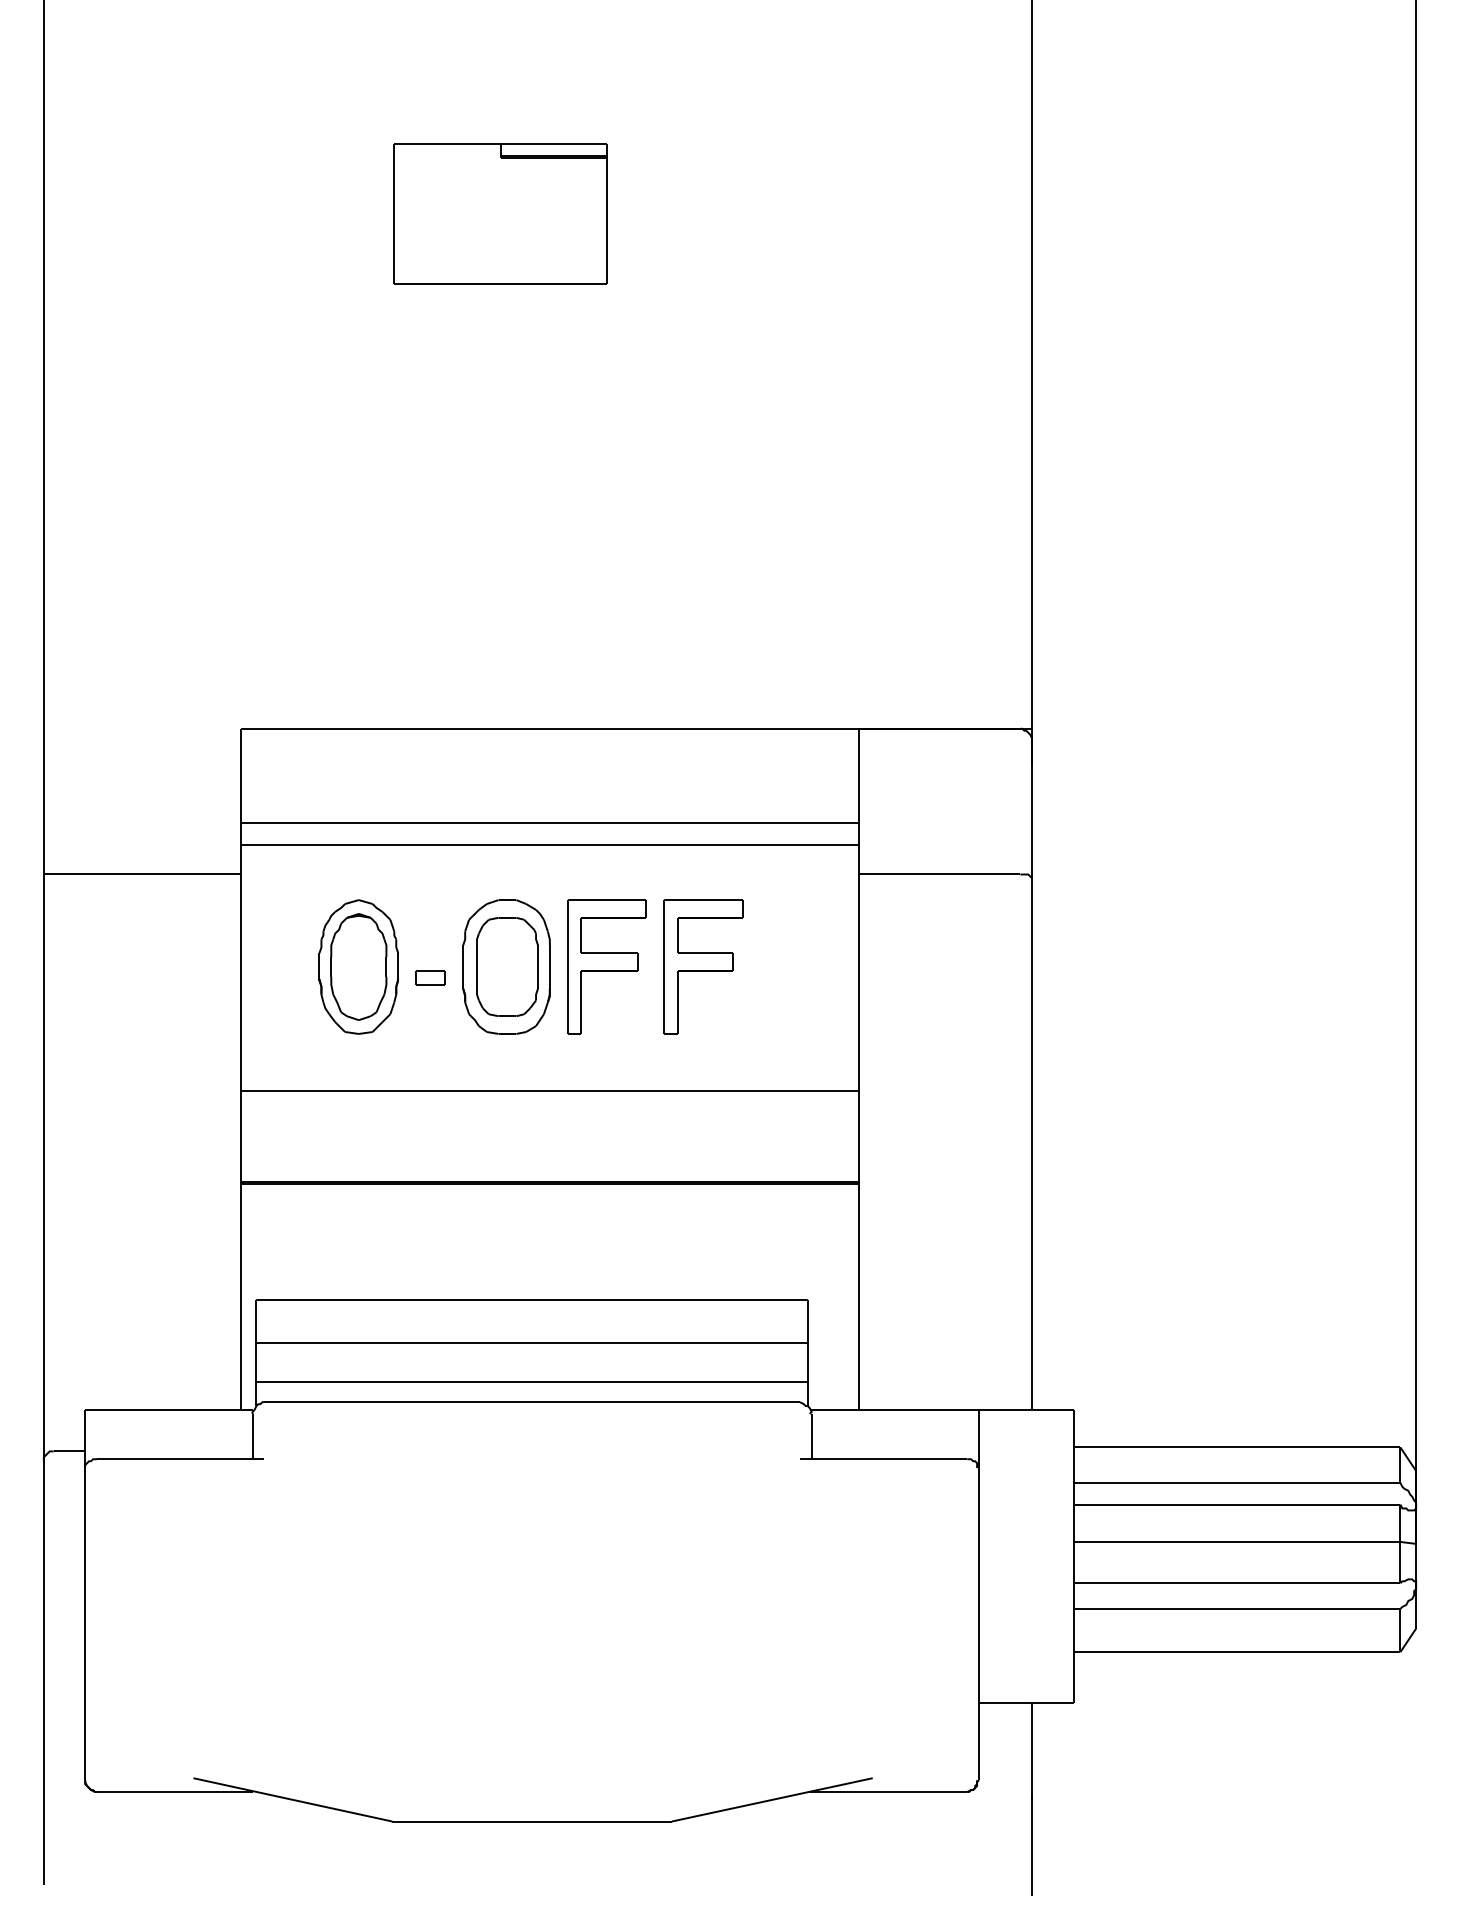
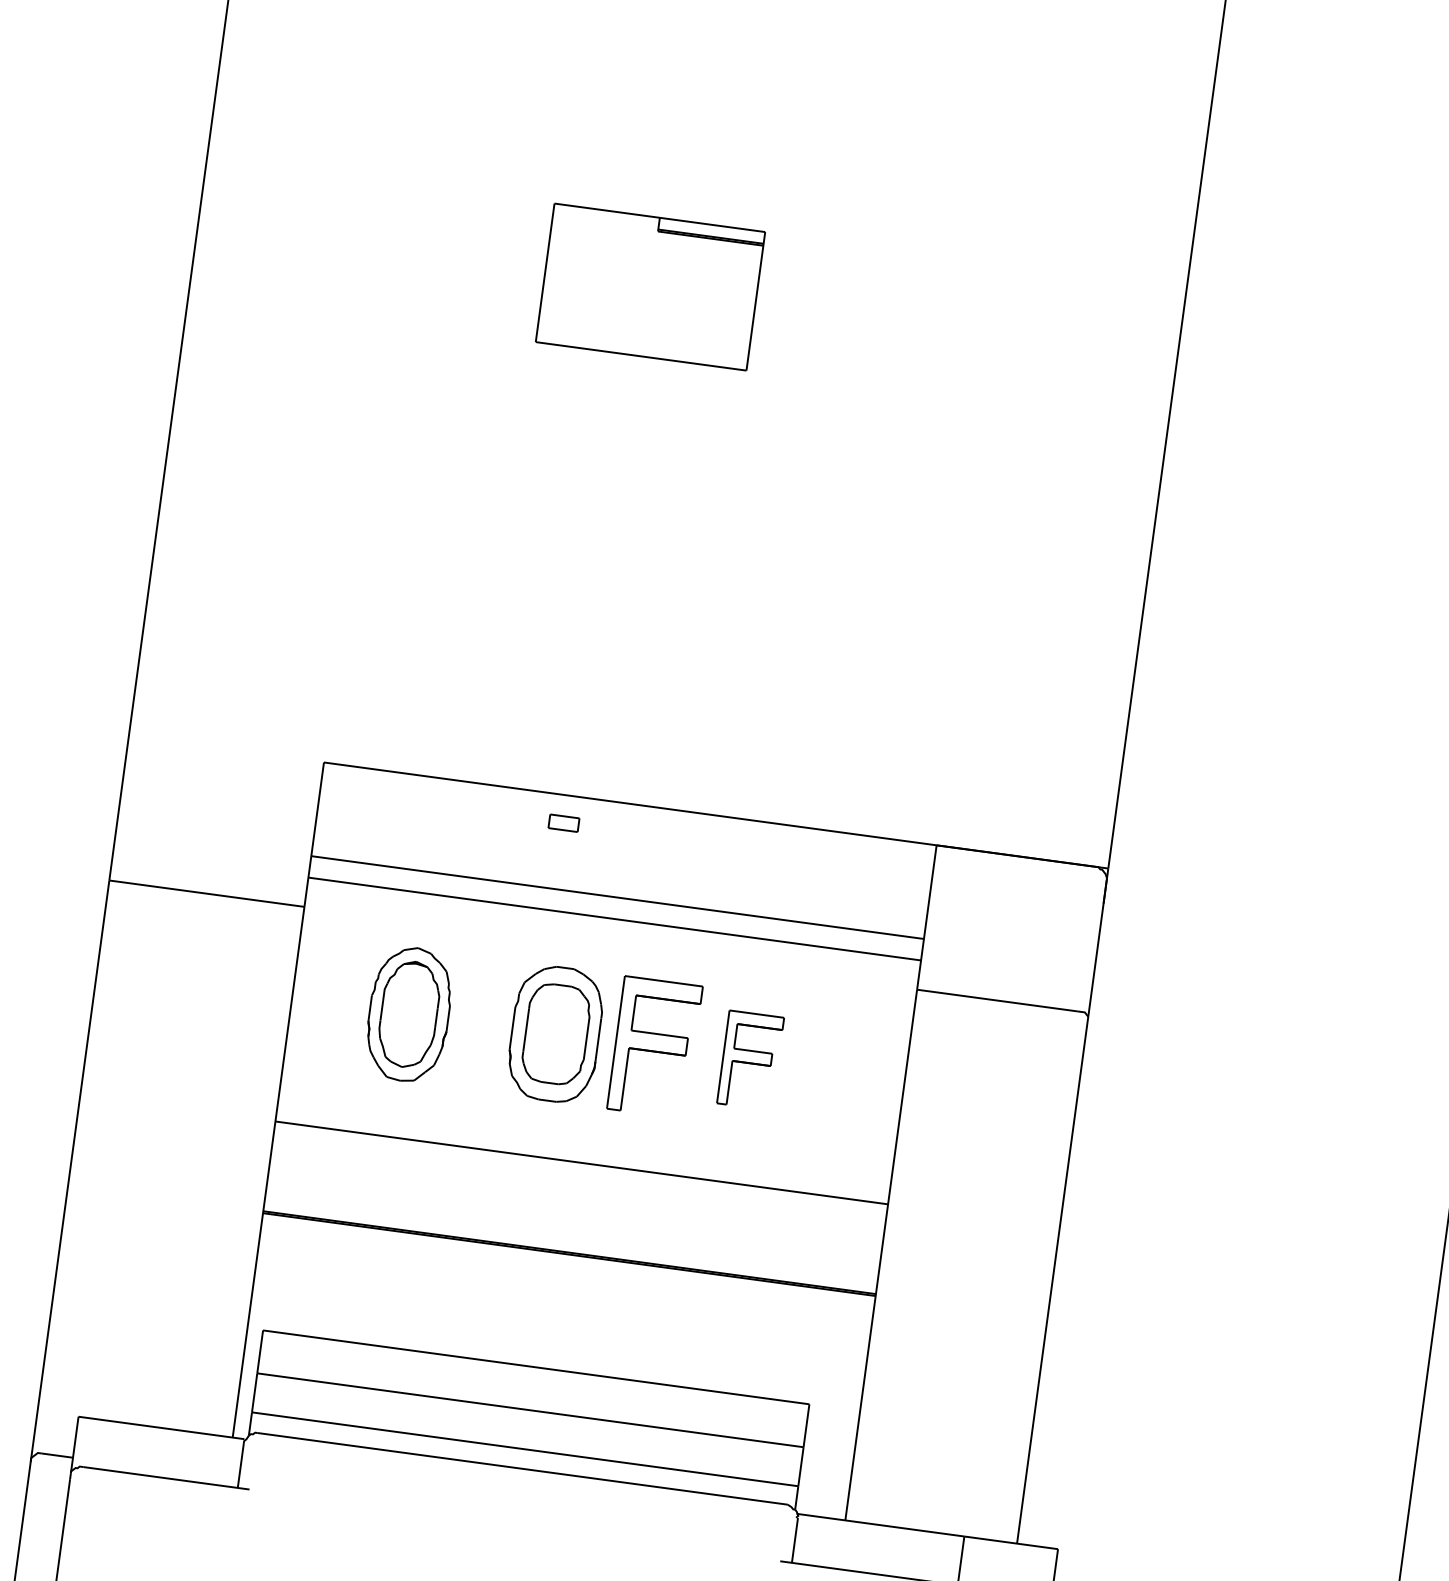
part: (703, 966) -> (750, 1060), size x0.7
part: (430, 977) -> (563, 822), moved

